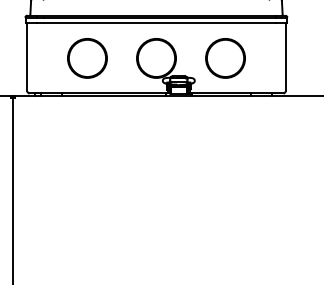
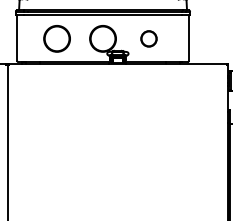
circle: (224, 57) -> (148, 38), size x0.6

